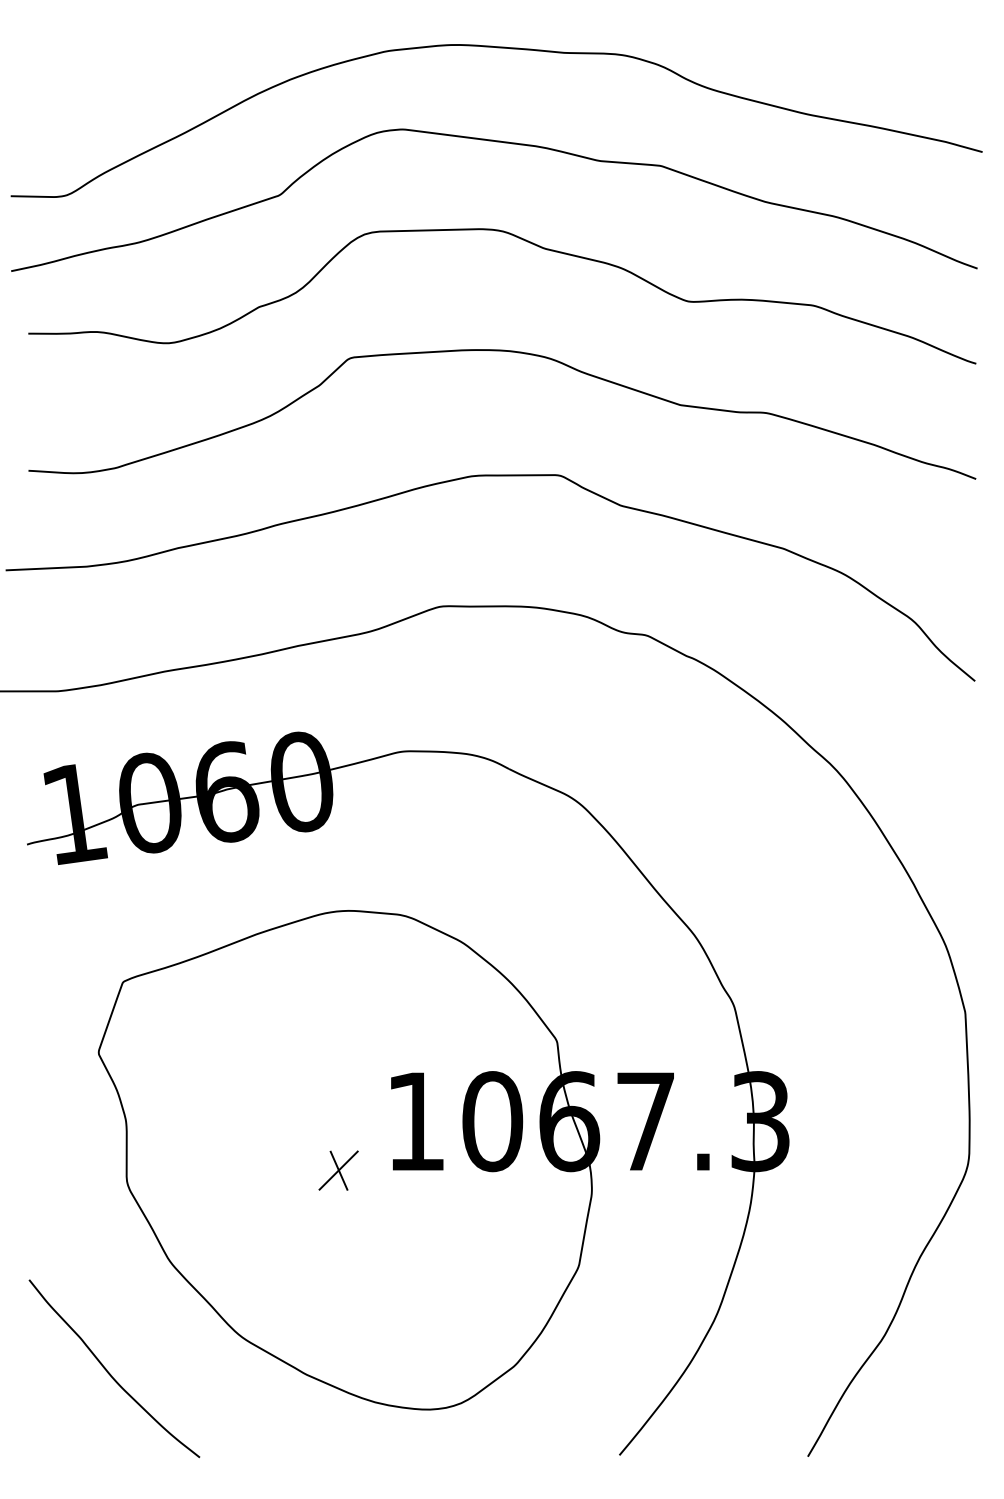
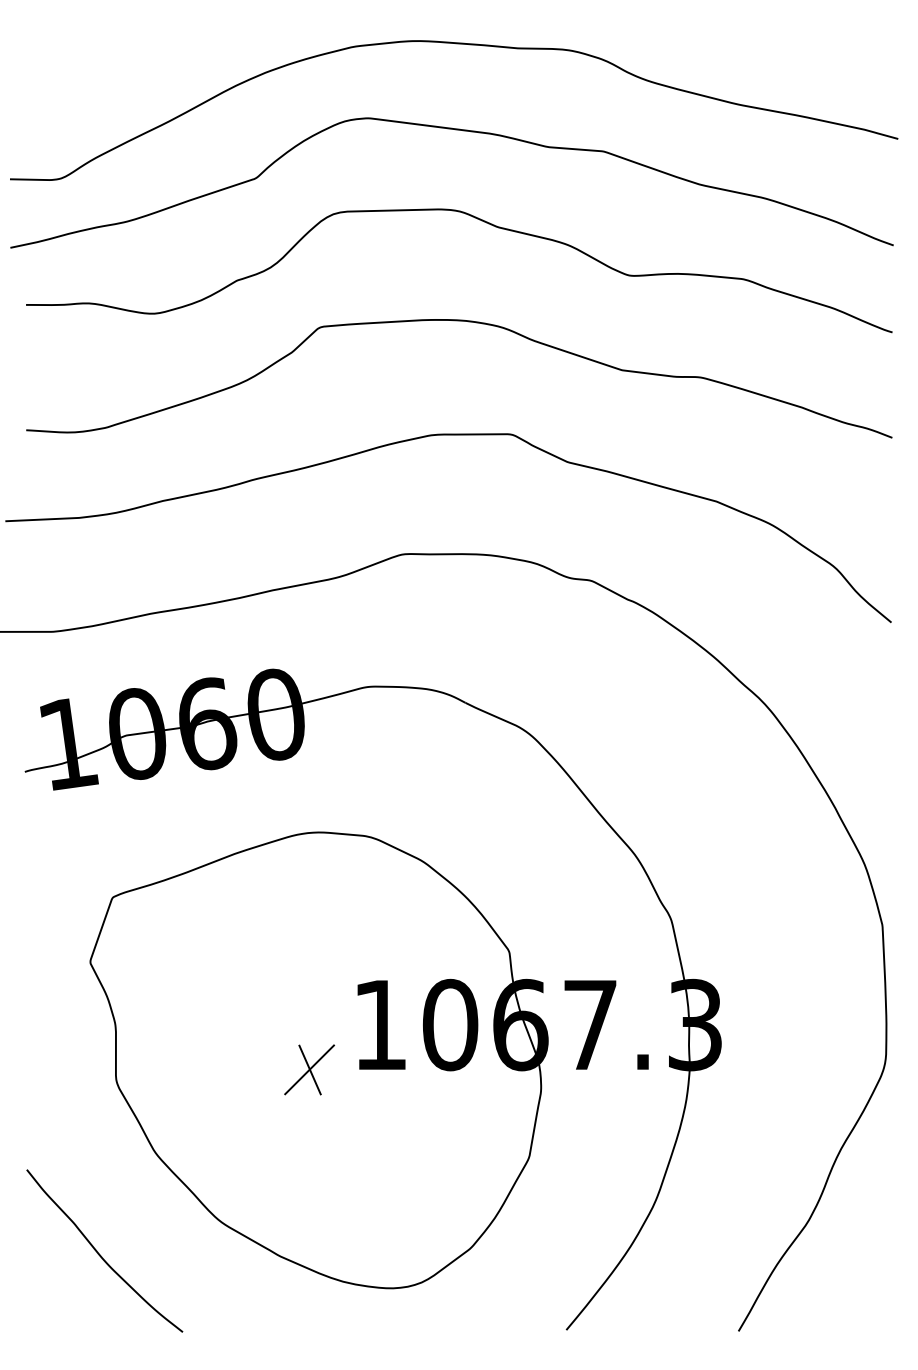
part: (338, 1170) -> (309, 1069), size x1.4

